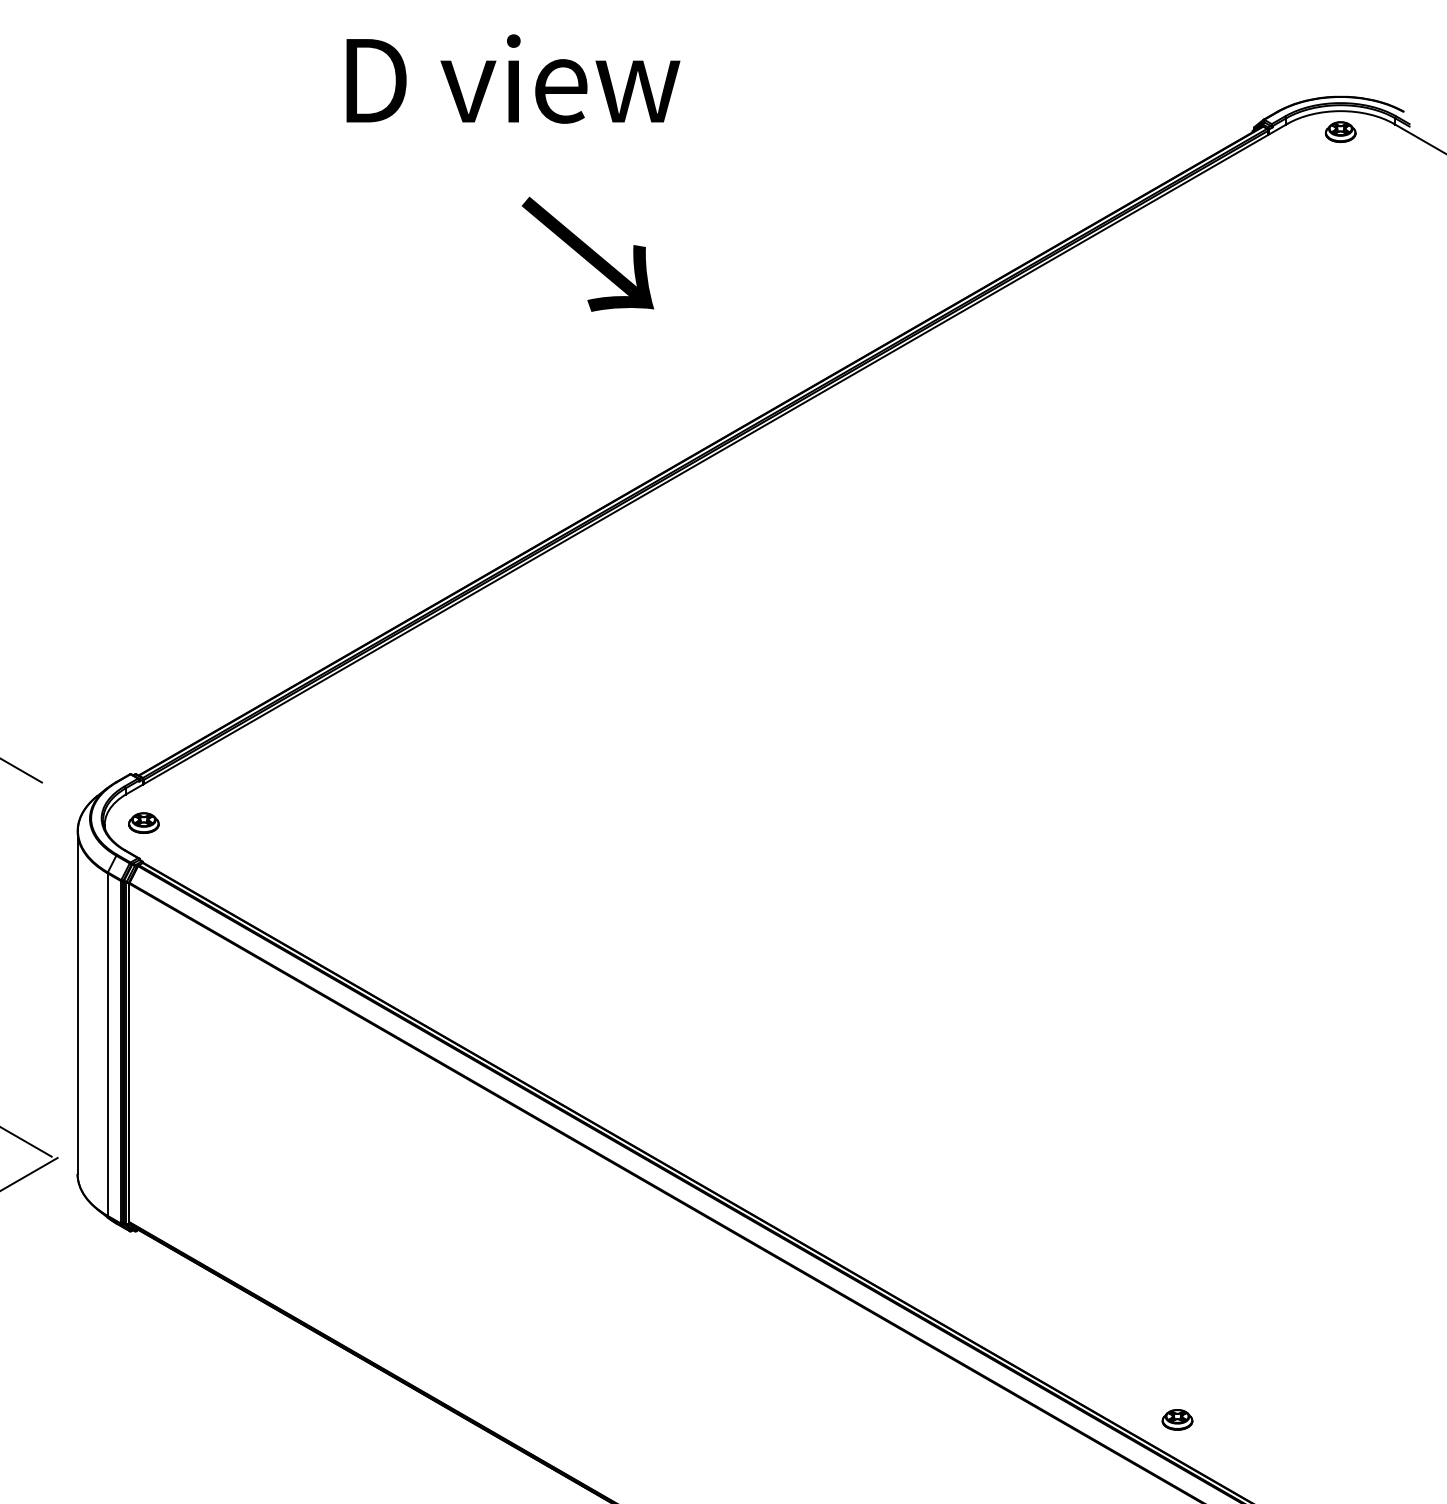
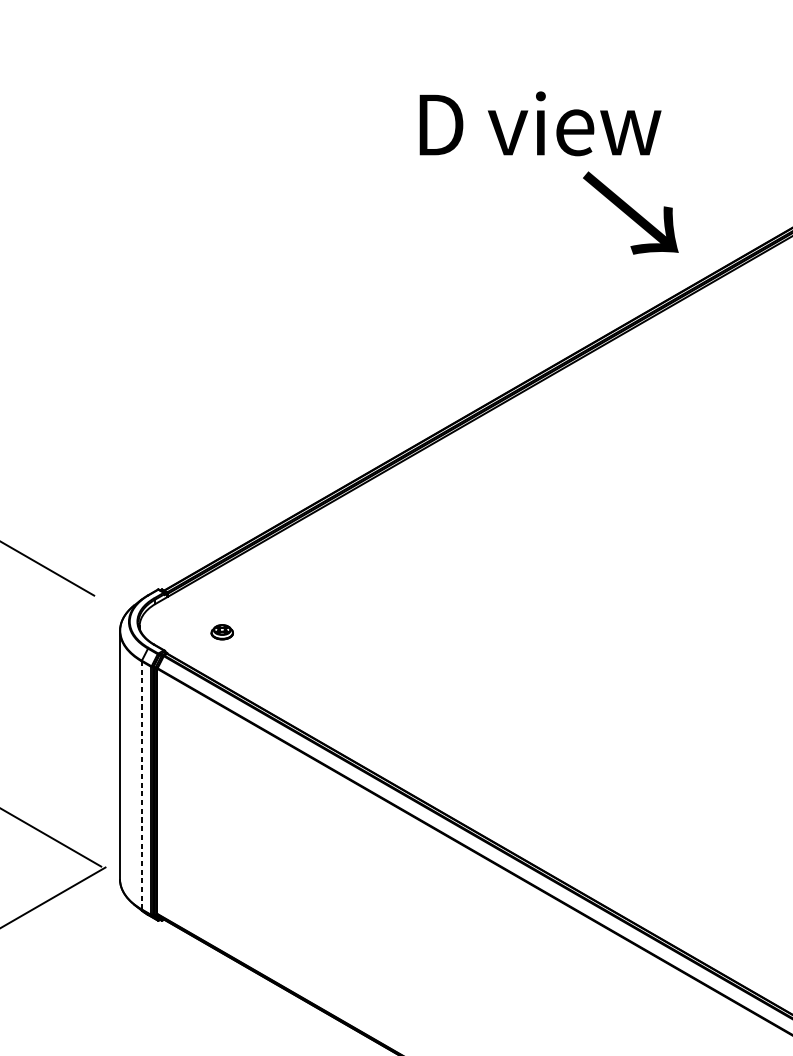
text: (513, 78) -> (540, 123), moved
text: (588, 253) -> (631, 212), moved
part: (143, 822) -> (222, 631), moved
line: (107, 1044) -> (141, 785), solid -> dashed

